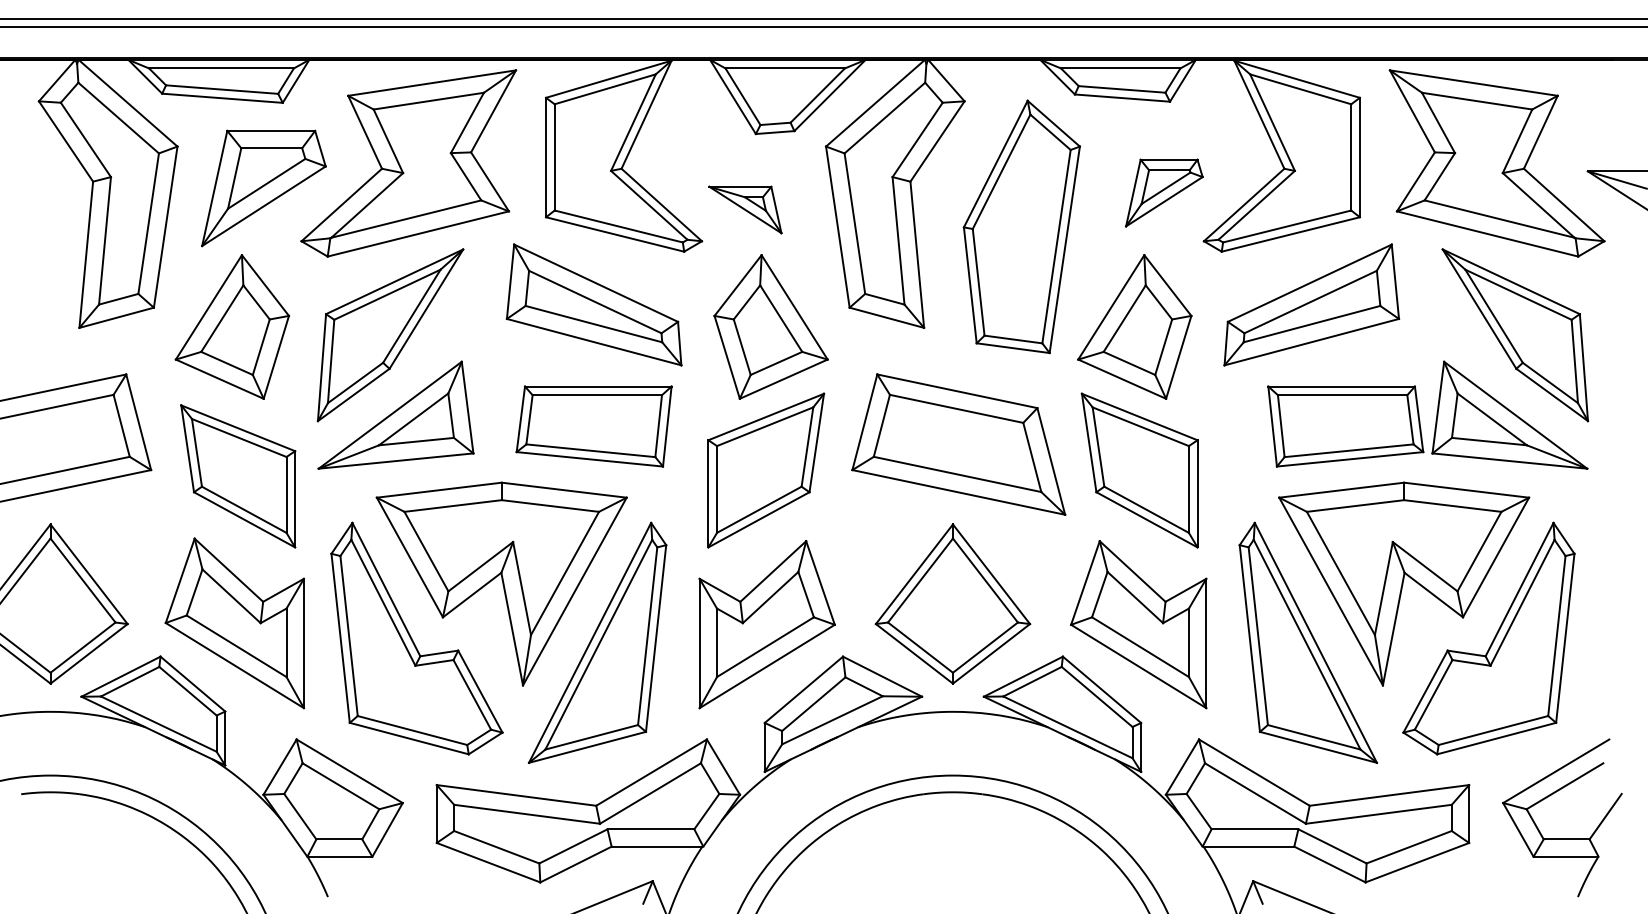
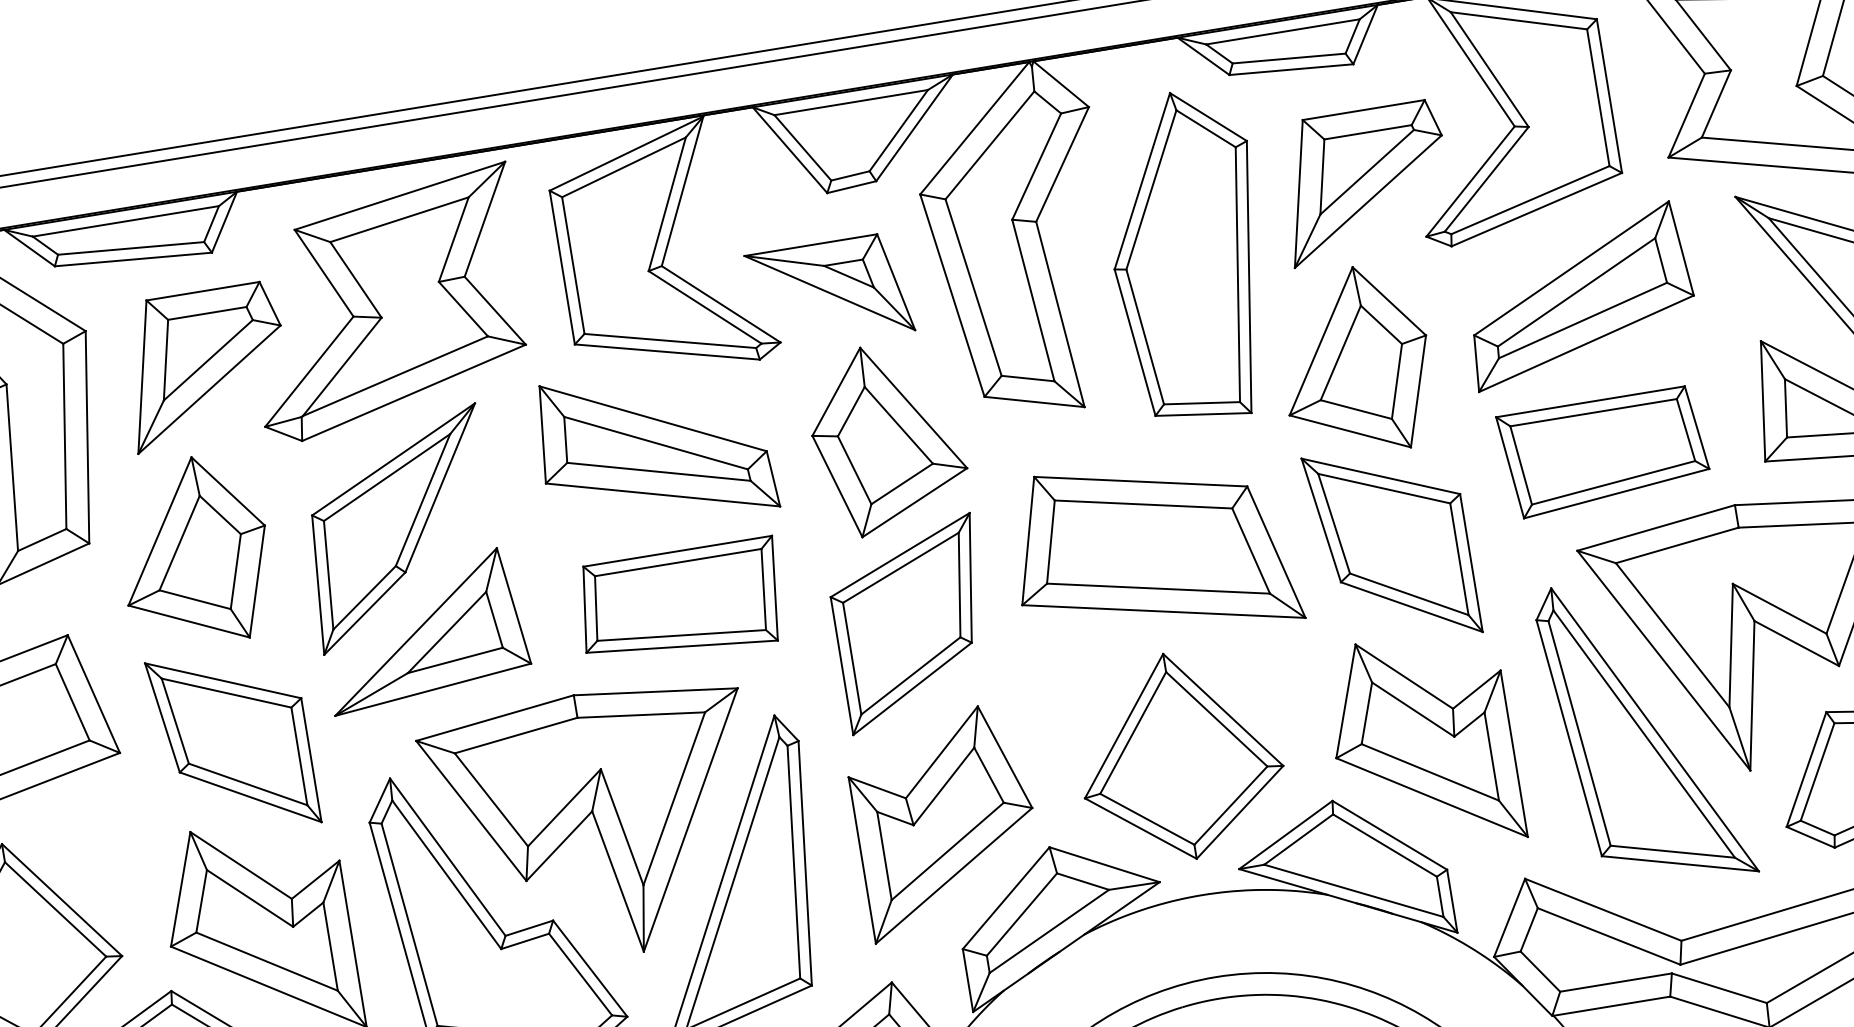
part: (1164, 192) -> (1365, 182), size x1.67
part: (745, 209) -> (829, 292), size x1.67
part: (1345, 426) -> (1603, 452), moved

